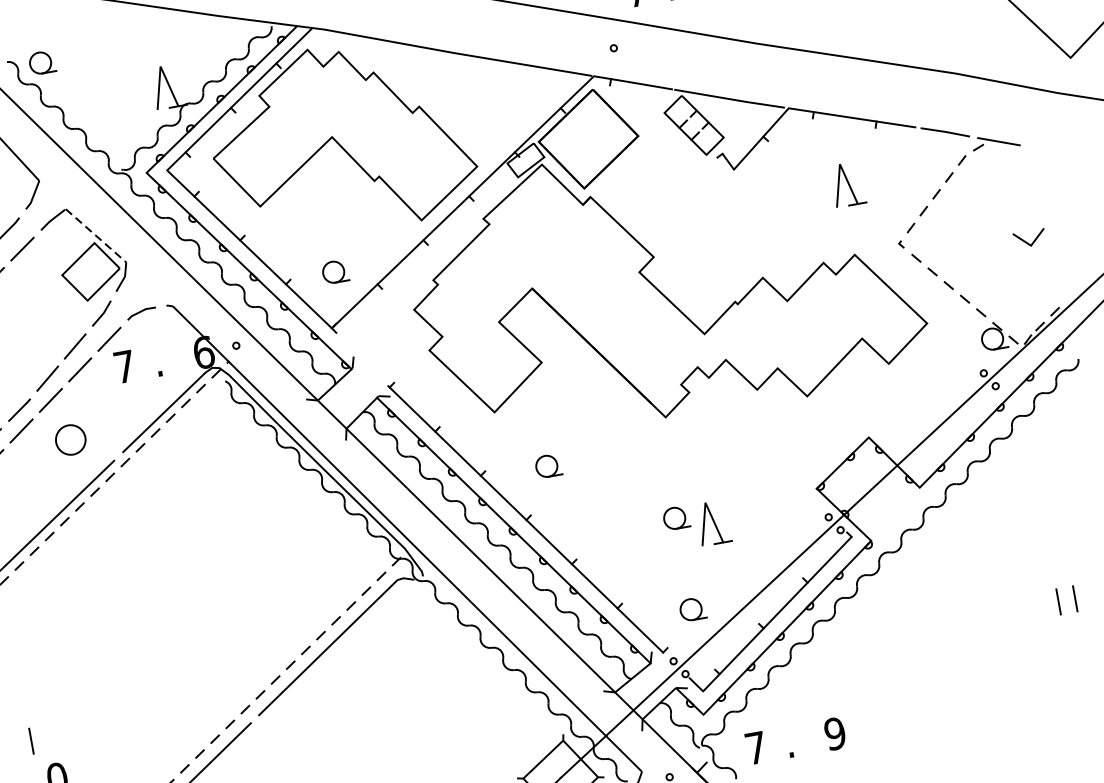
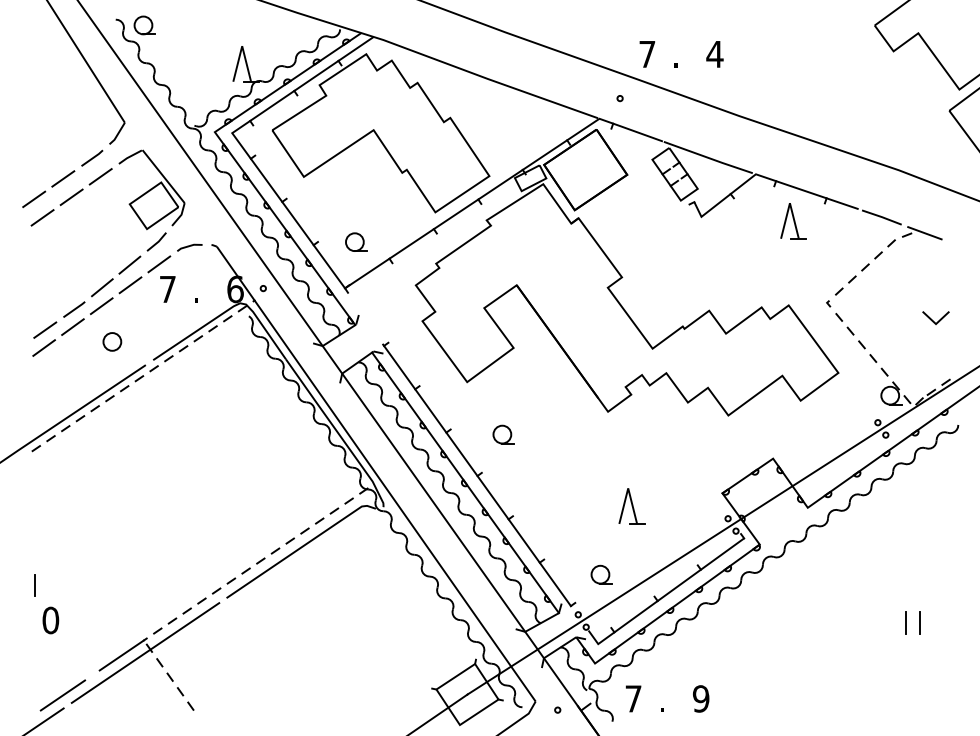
part: (847, 184) -> (793, 221), moved
line: (95, 235) -> (163, 176), dashed -> solid
circle: (70, 439) -> (112, 341), size x0.71
part: (675, 517) -> (601, 496), removed

